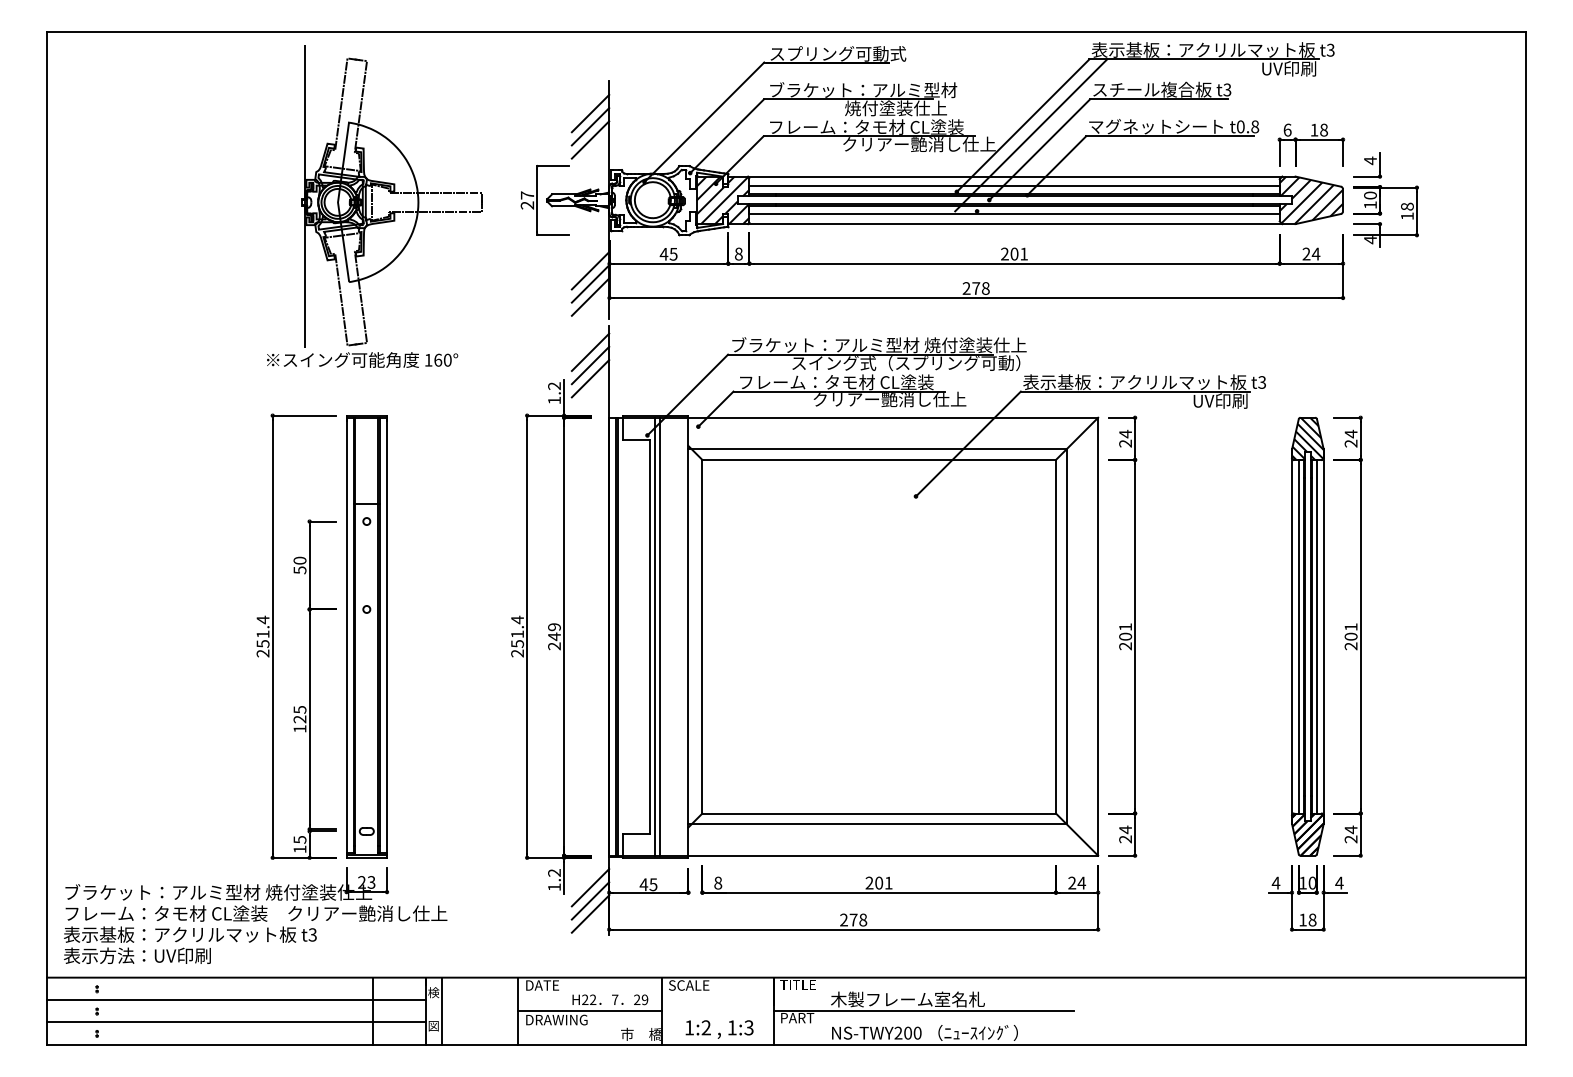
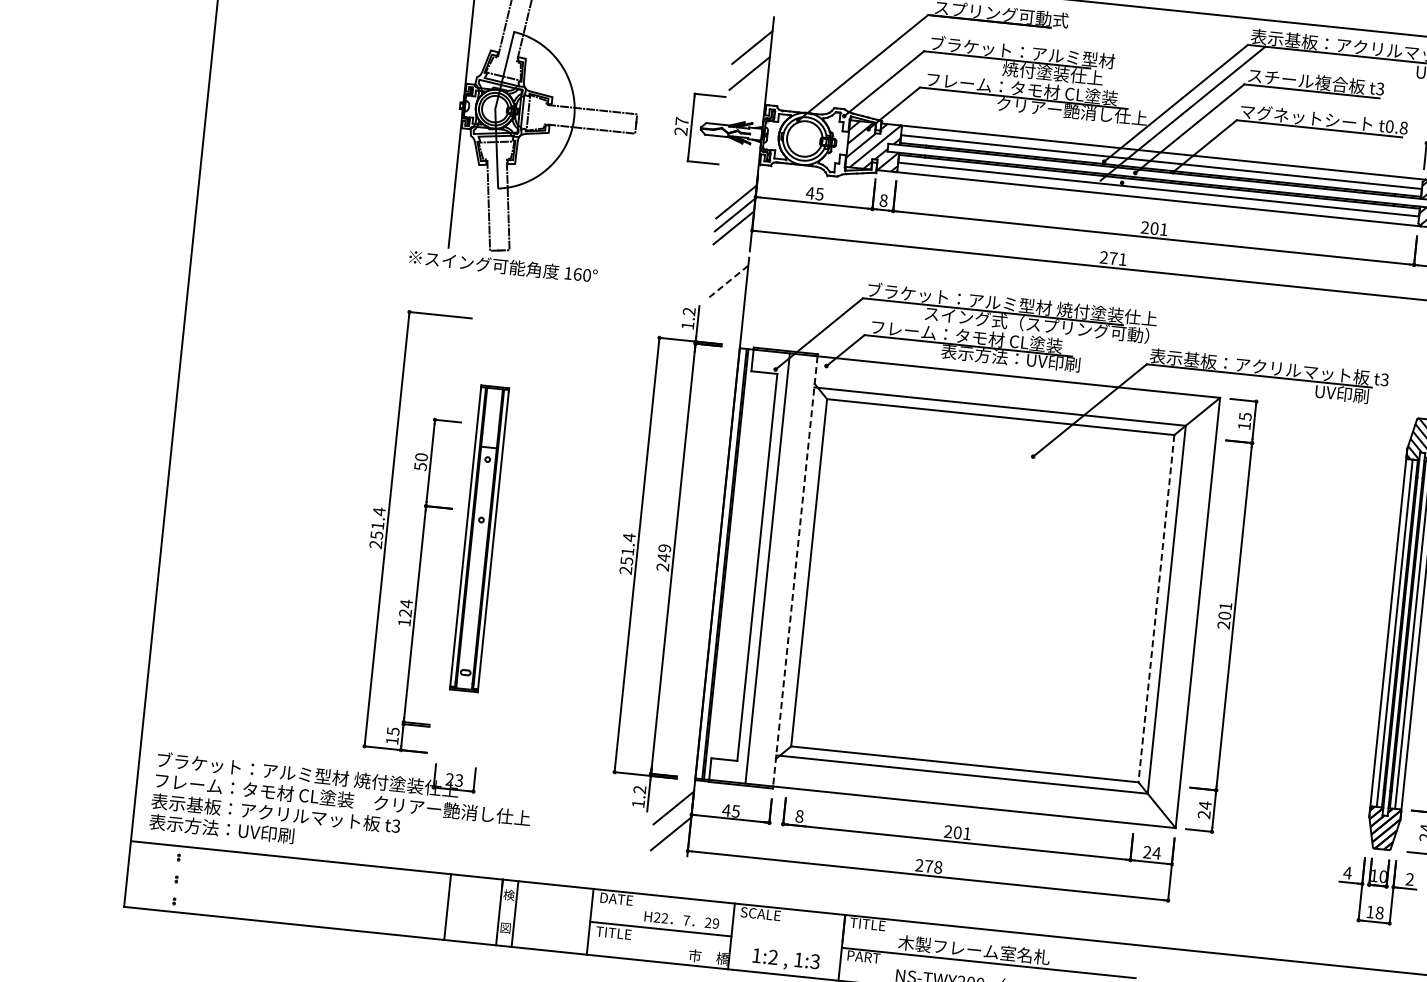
line: (590, 126) -> (751, 60), removed
text: (985, 288) -> (1122, 259), 278 -> 271
line: (590, 352) -> (728, 282), solid -> dashed
line: (590, 365) -> (726, 295), removed
line: (590, 378) -> (725, 307), removed
text: (889, 399) -> (1017, 358), クリアー艶消し仕上 -> 表示方法：UV印刷
text: (1125, 438) -> (1244, 421), 24 -> 15
part: (366, 636) -> (479, 538), size x0.7
line: (654, 636) -> (762, 567), removed
line: (688, 636) -> (795, 571), solid -> dashed
line: (1055, 636) -> (1156, 608), solid -> dashed
text: (299, 709) -> (405, 603), 125 -> 124
text: (1339, 882) -> (1409, 878), 4 -> 2
line: (590, 900) -> (672, 820), removed
line: (236, 999) -> (314, 881), removed
text: (556, 1019) -> (626, 933), DRAWING -> TITLE
line: (236, 1022) -> (312, 904), removed

